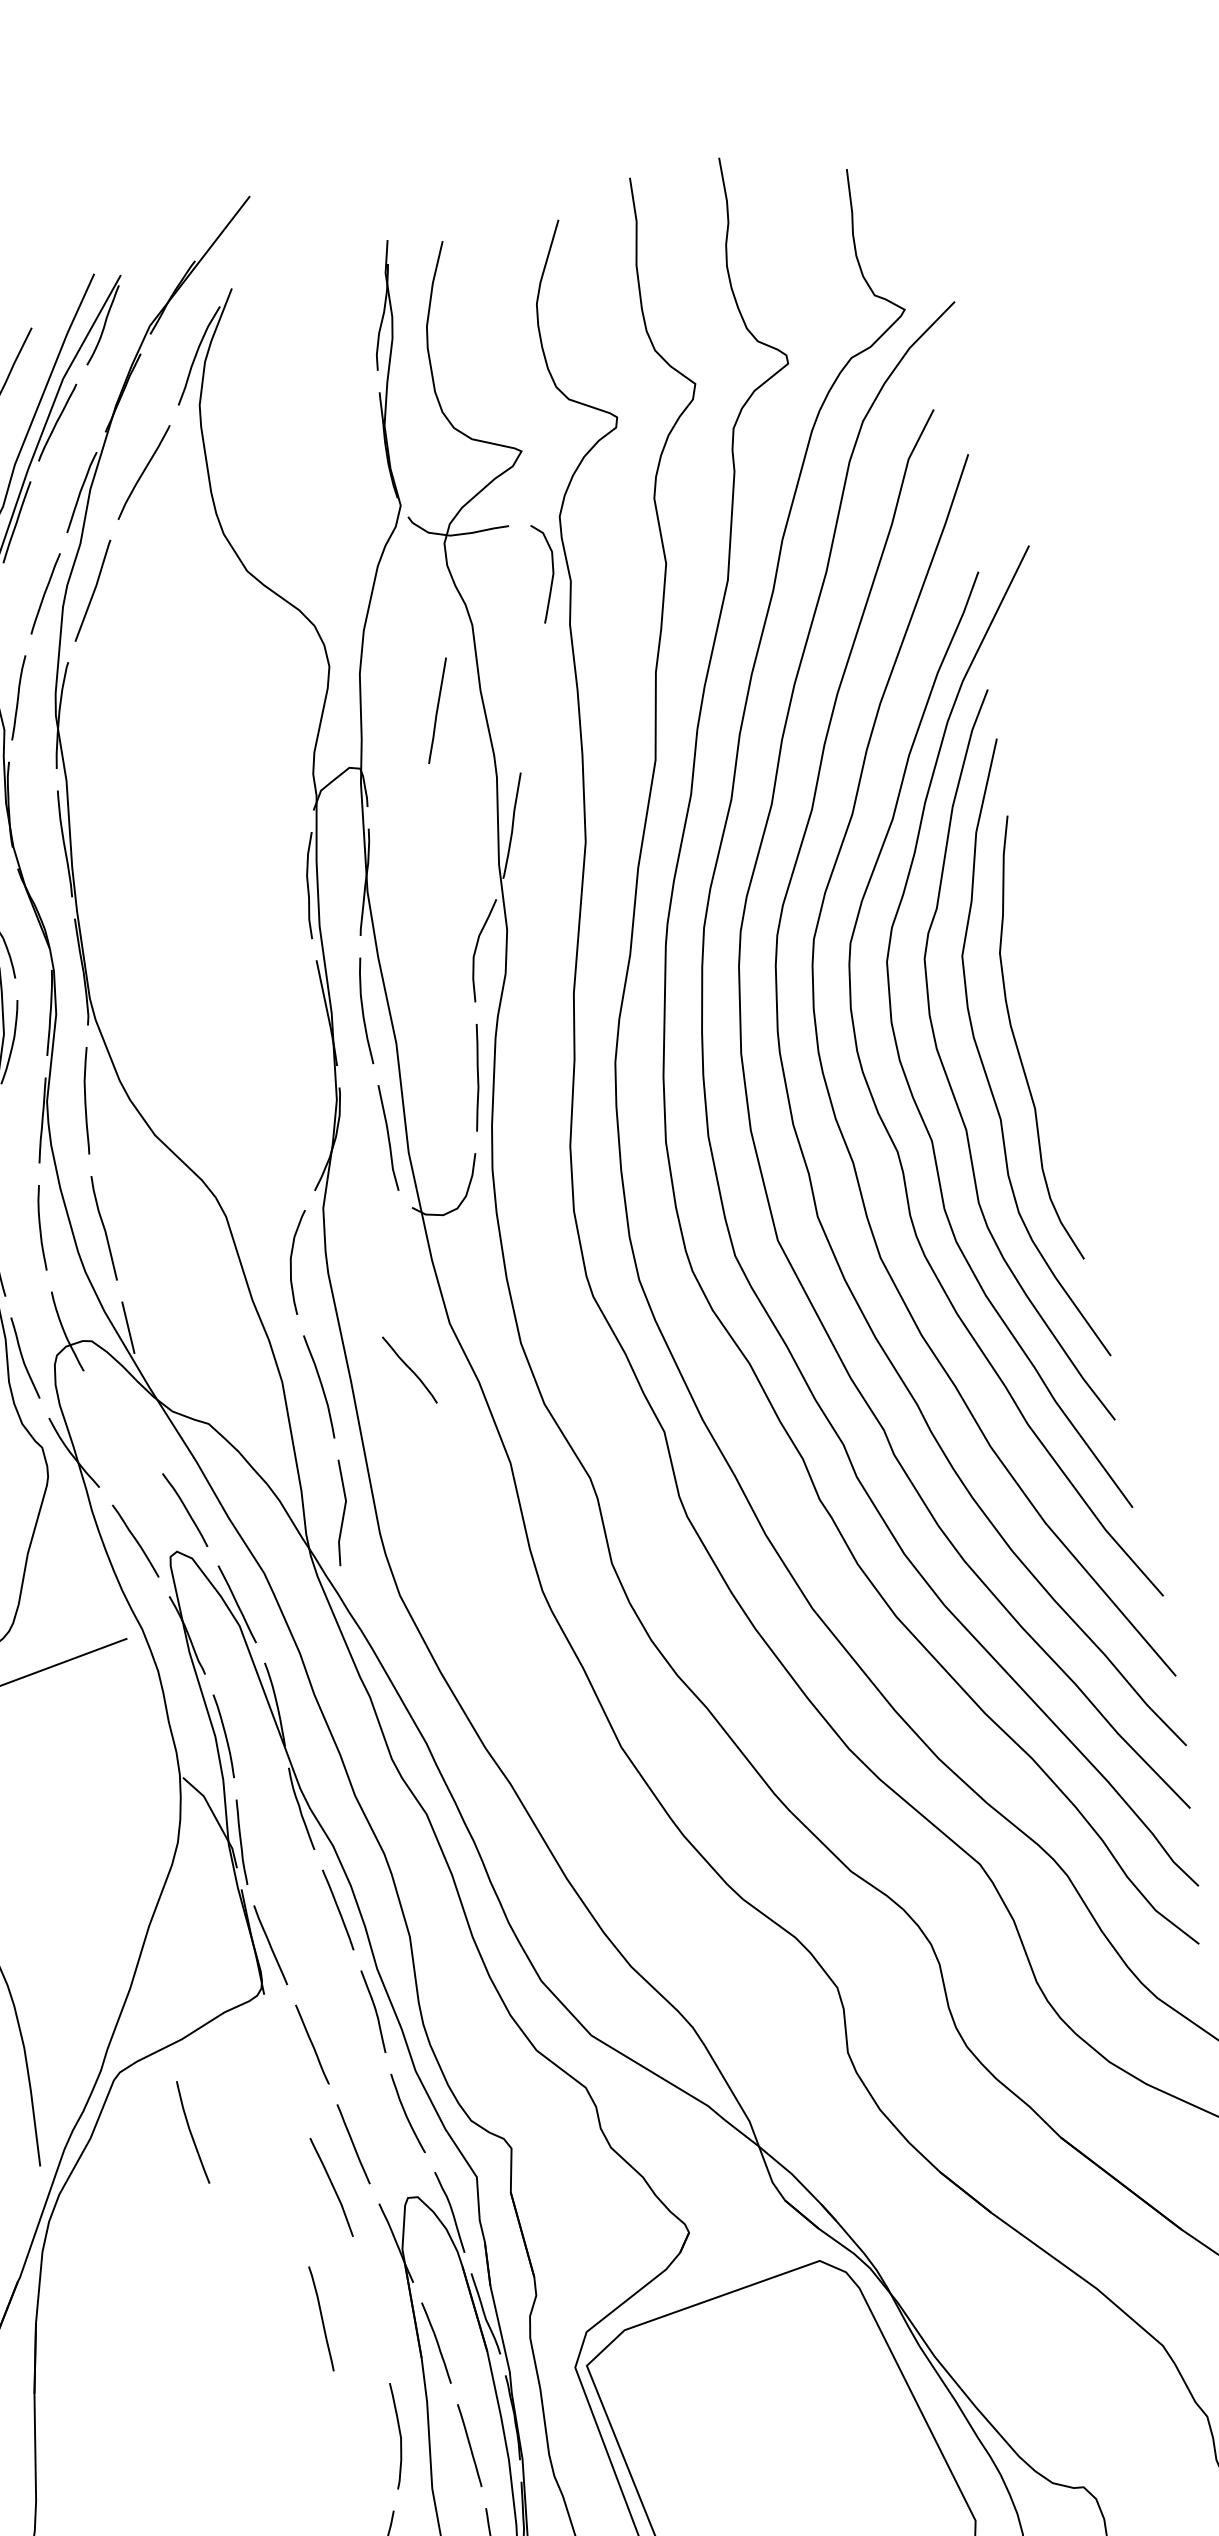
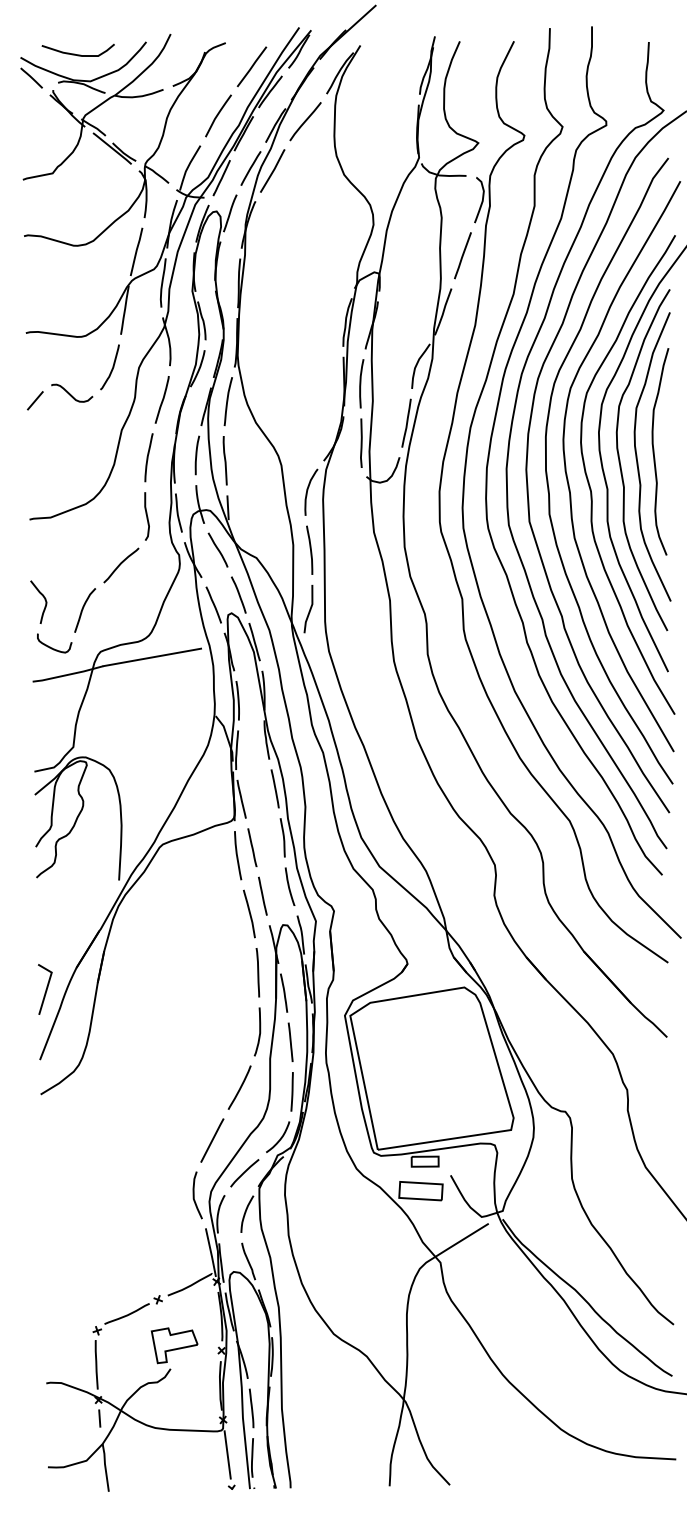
line: (436, 710) -> (462, 255), moved
curve: (408, 1368) -> (217, 549), moved
curve: (191, 2132) -> (237, 855), moved
line: (320, 2318) -> (257, 972), moved

